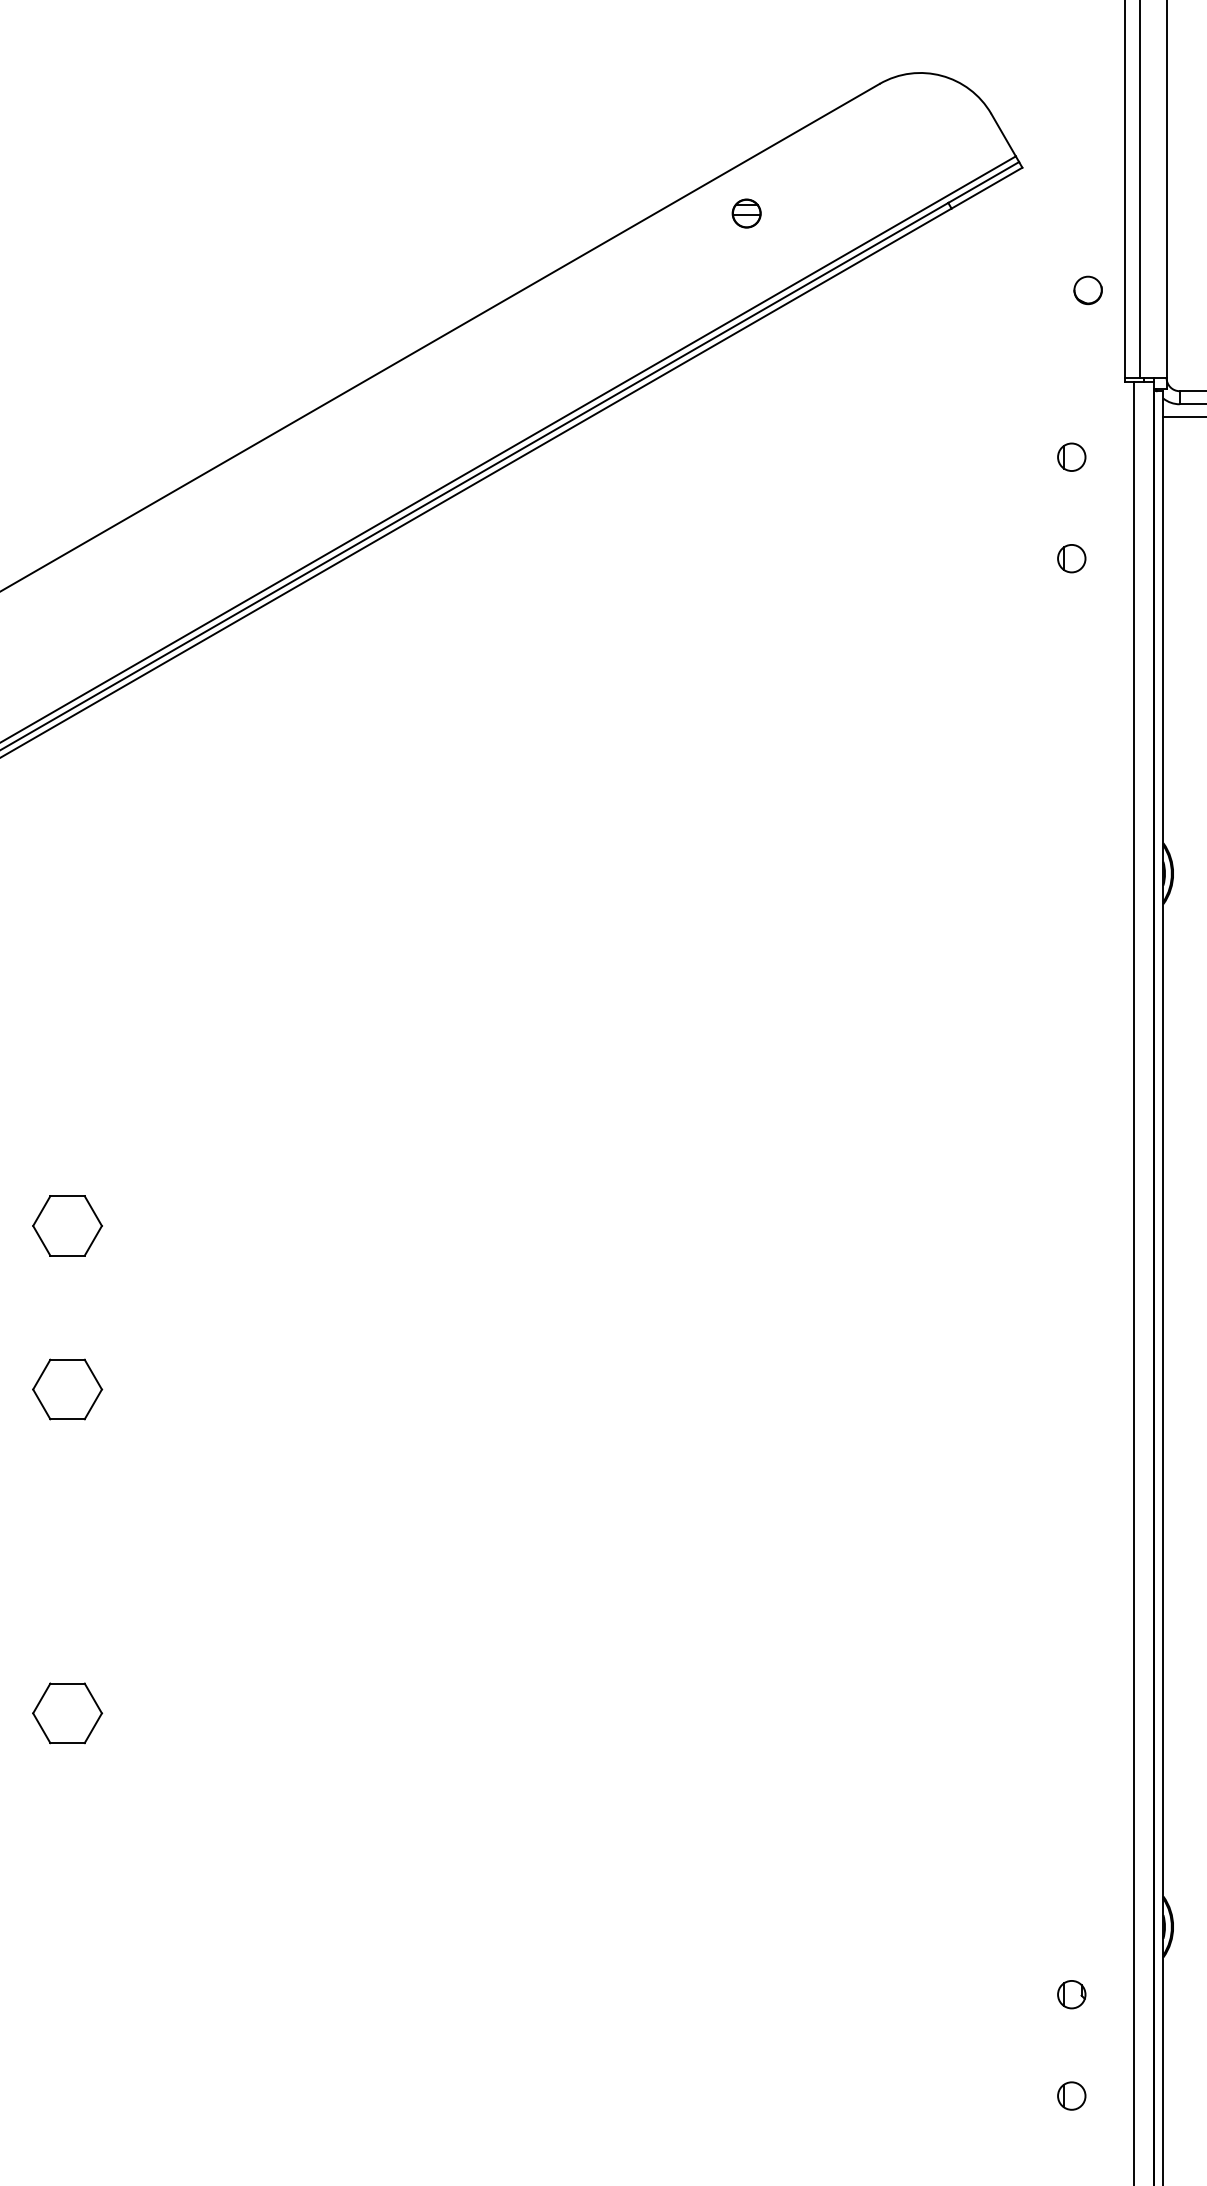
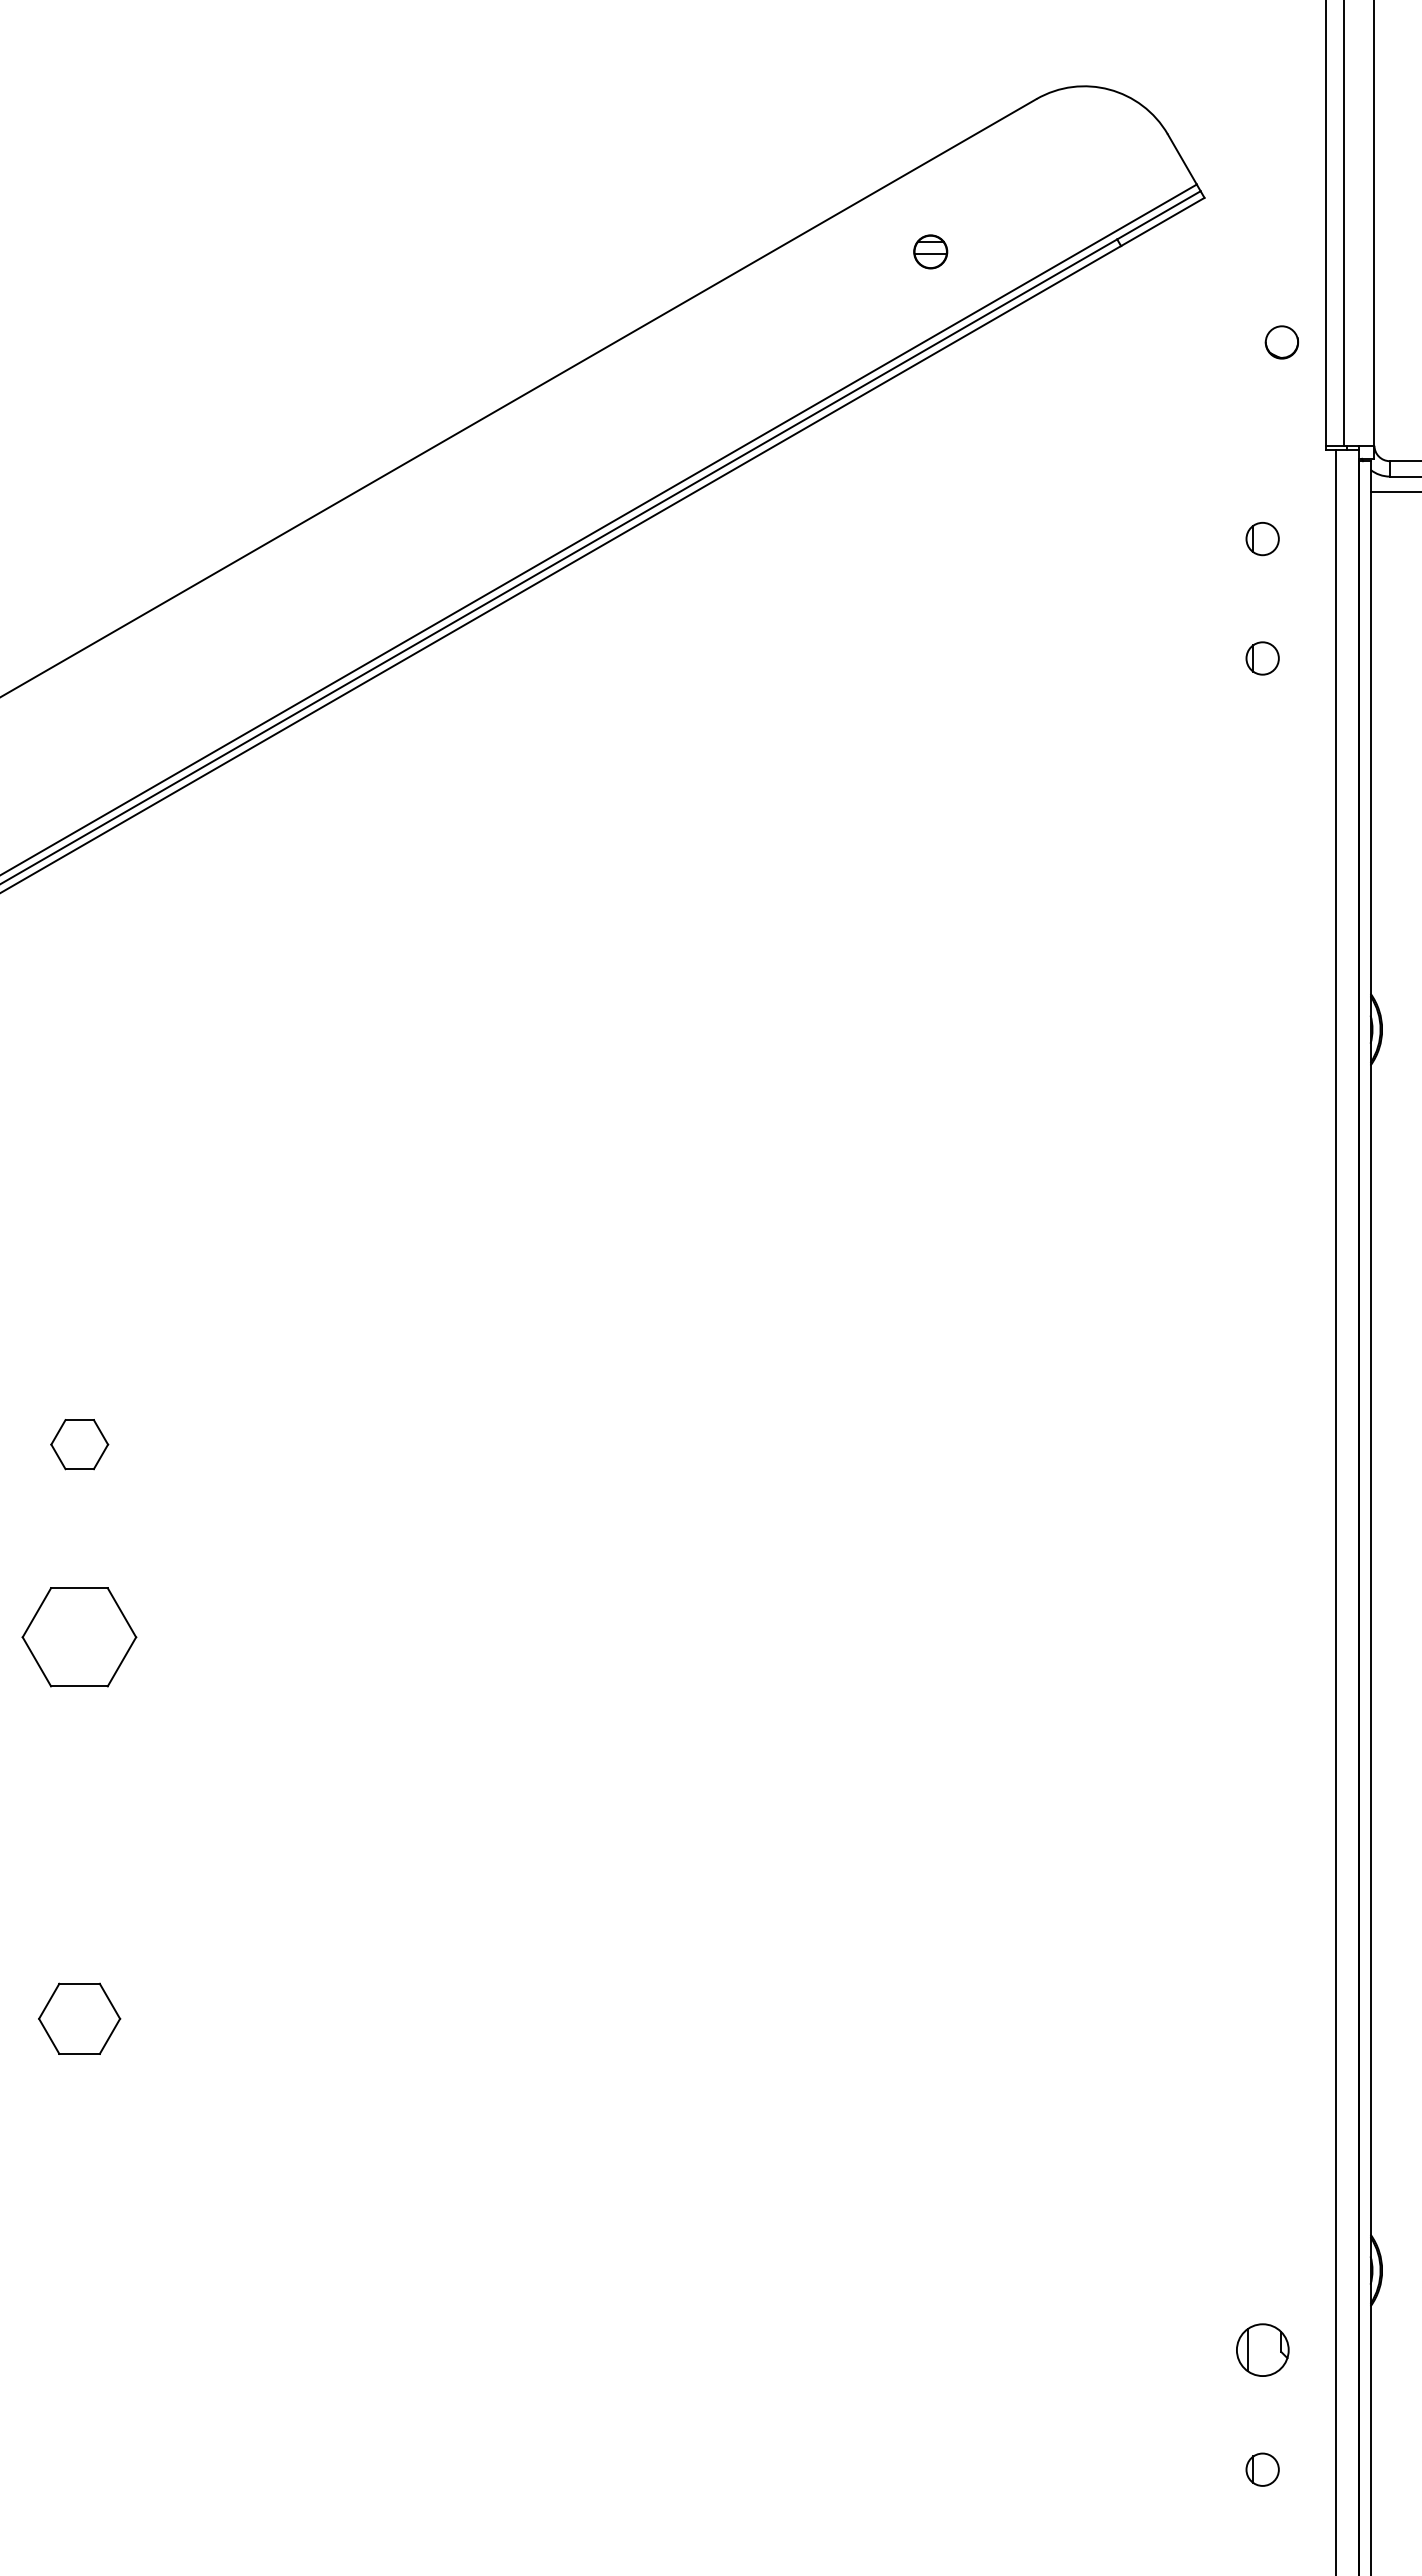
part: (746, 213) -> (930, 251), moved
part: (67, 1225) -> (79, 1444), size x0.7
part: (67, 1389) -> (79, 1637), size x1.4
part: (1071, 1994) -> (1262, 2350), size x1.6

